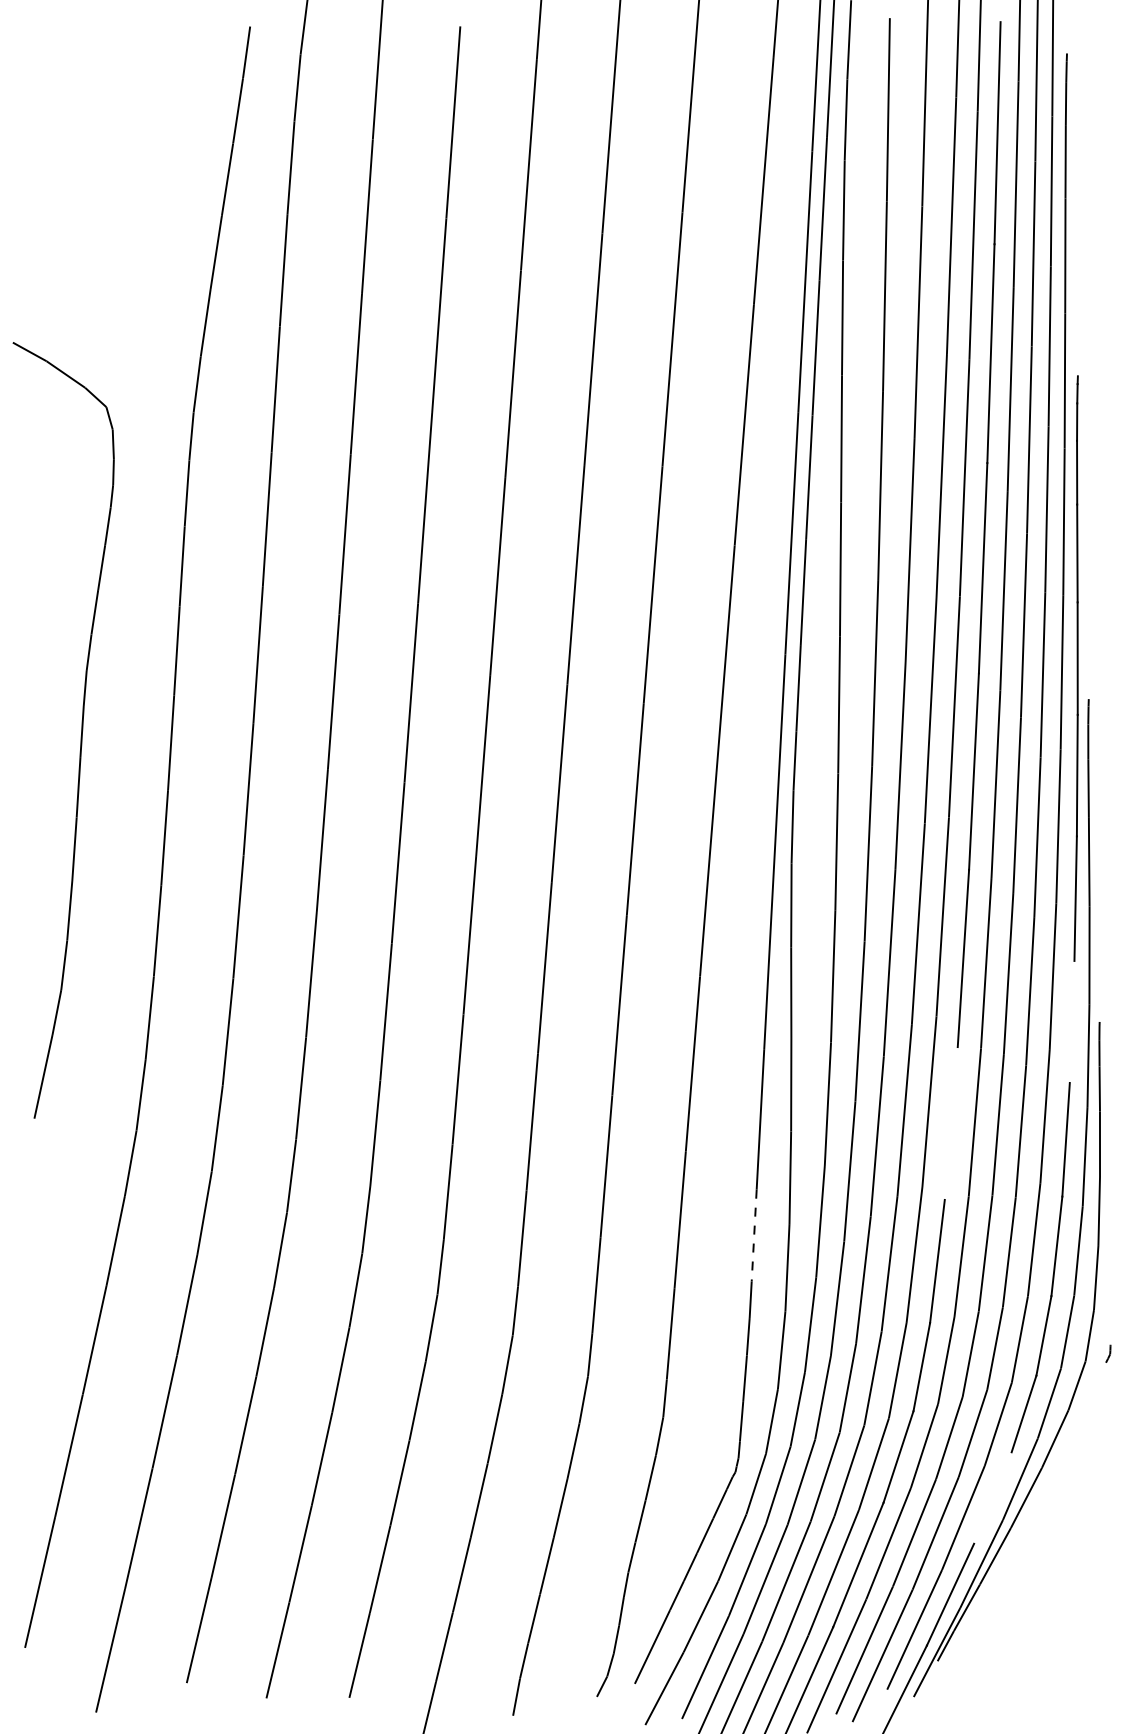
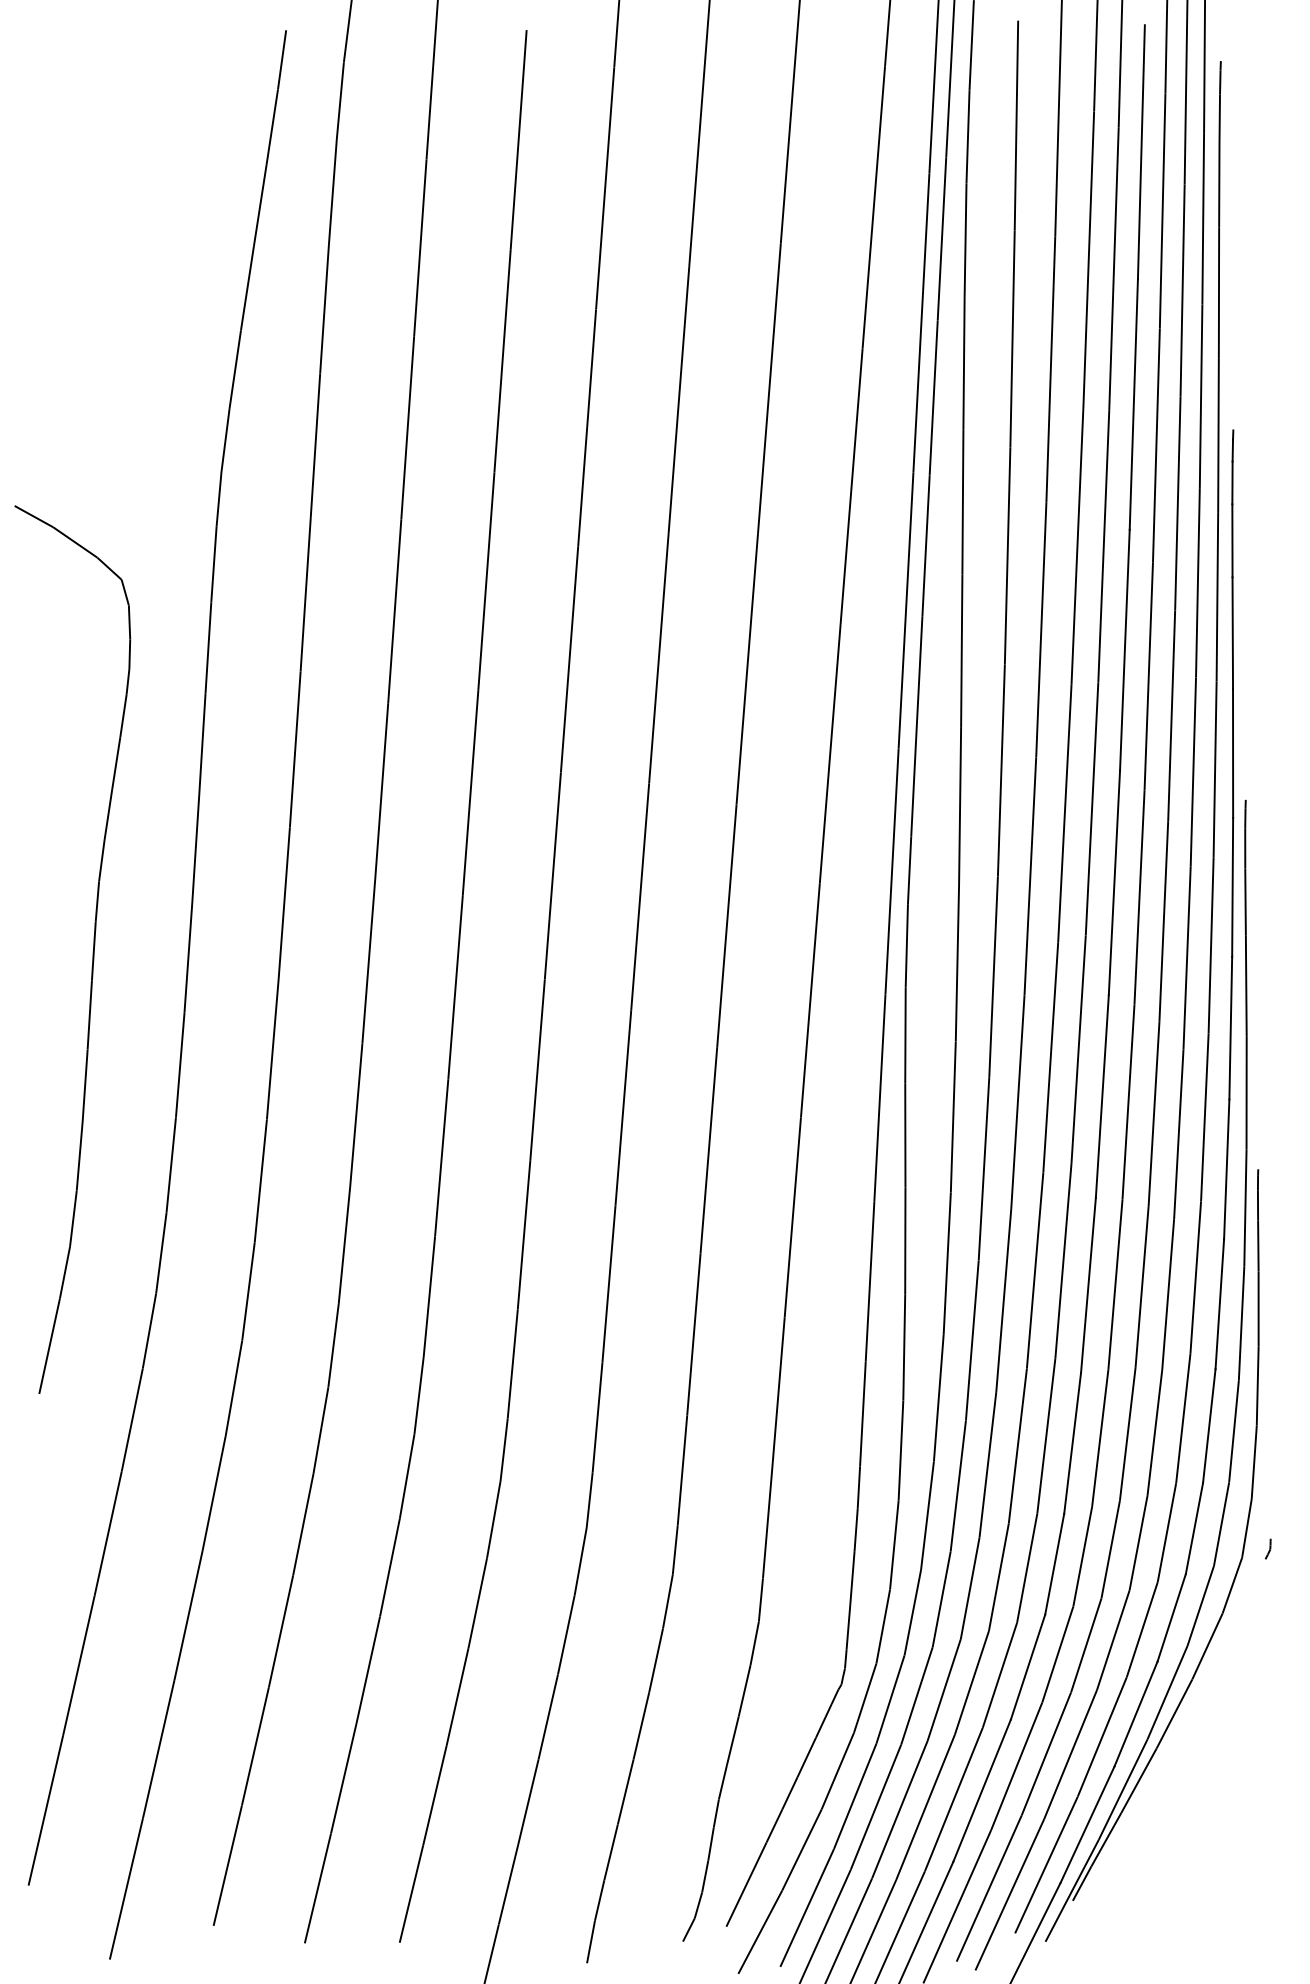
part: (80, 731) -> (92, 951), moved
line: (1071, 1022) -> (1226, 1169), added
line: (951, 1123) -> (1088, 1285), added
line: (753, 1235) -> (862, 1413), dashed -> solid
line: (992, 1497) -> (1135, 1713), added

